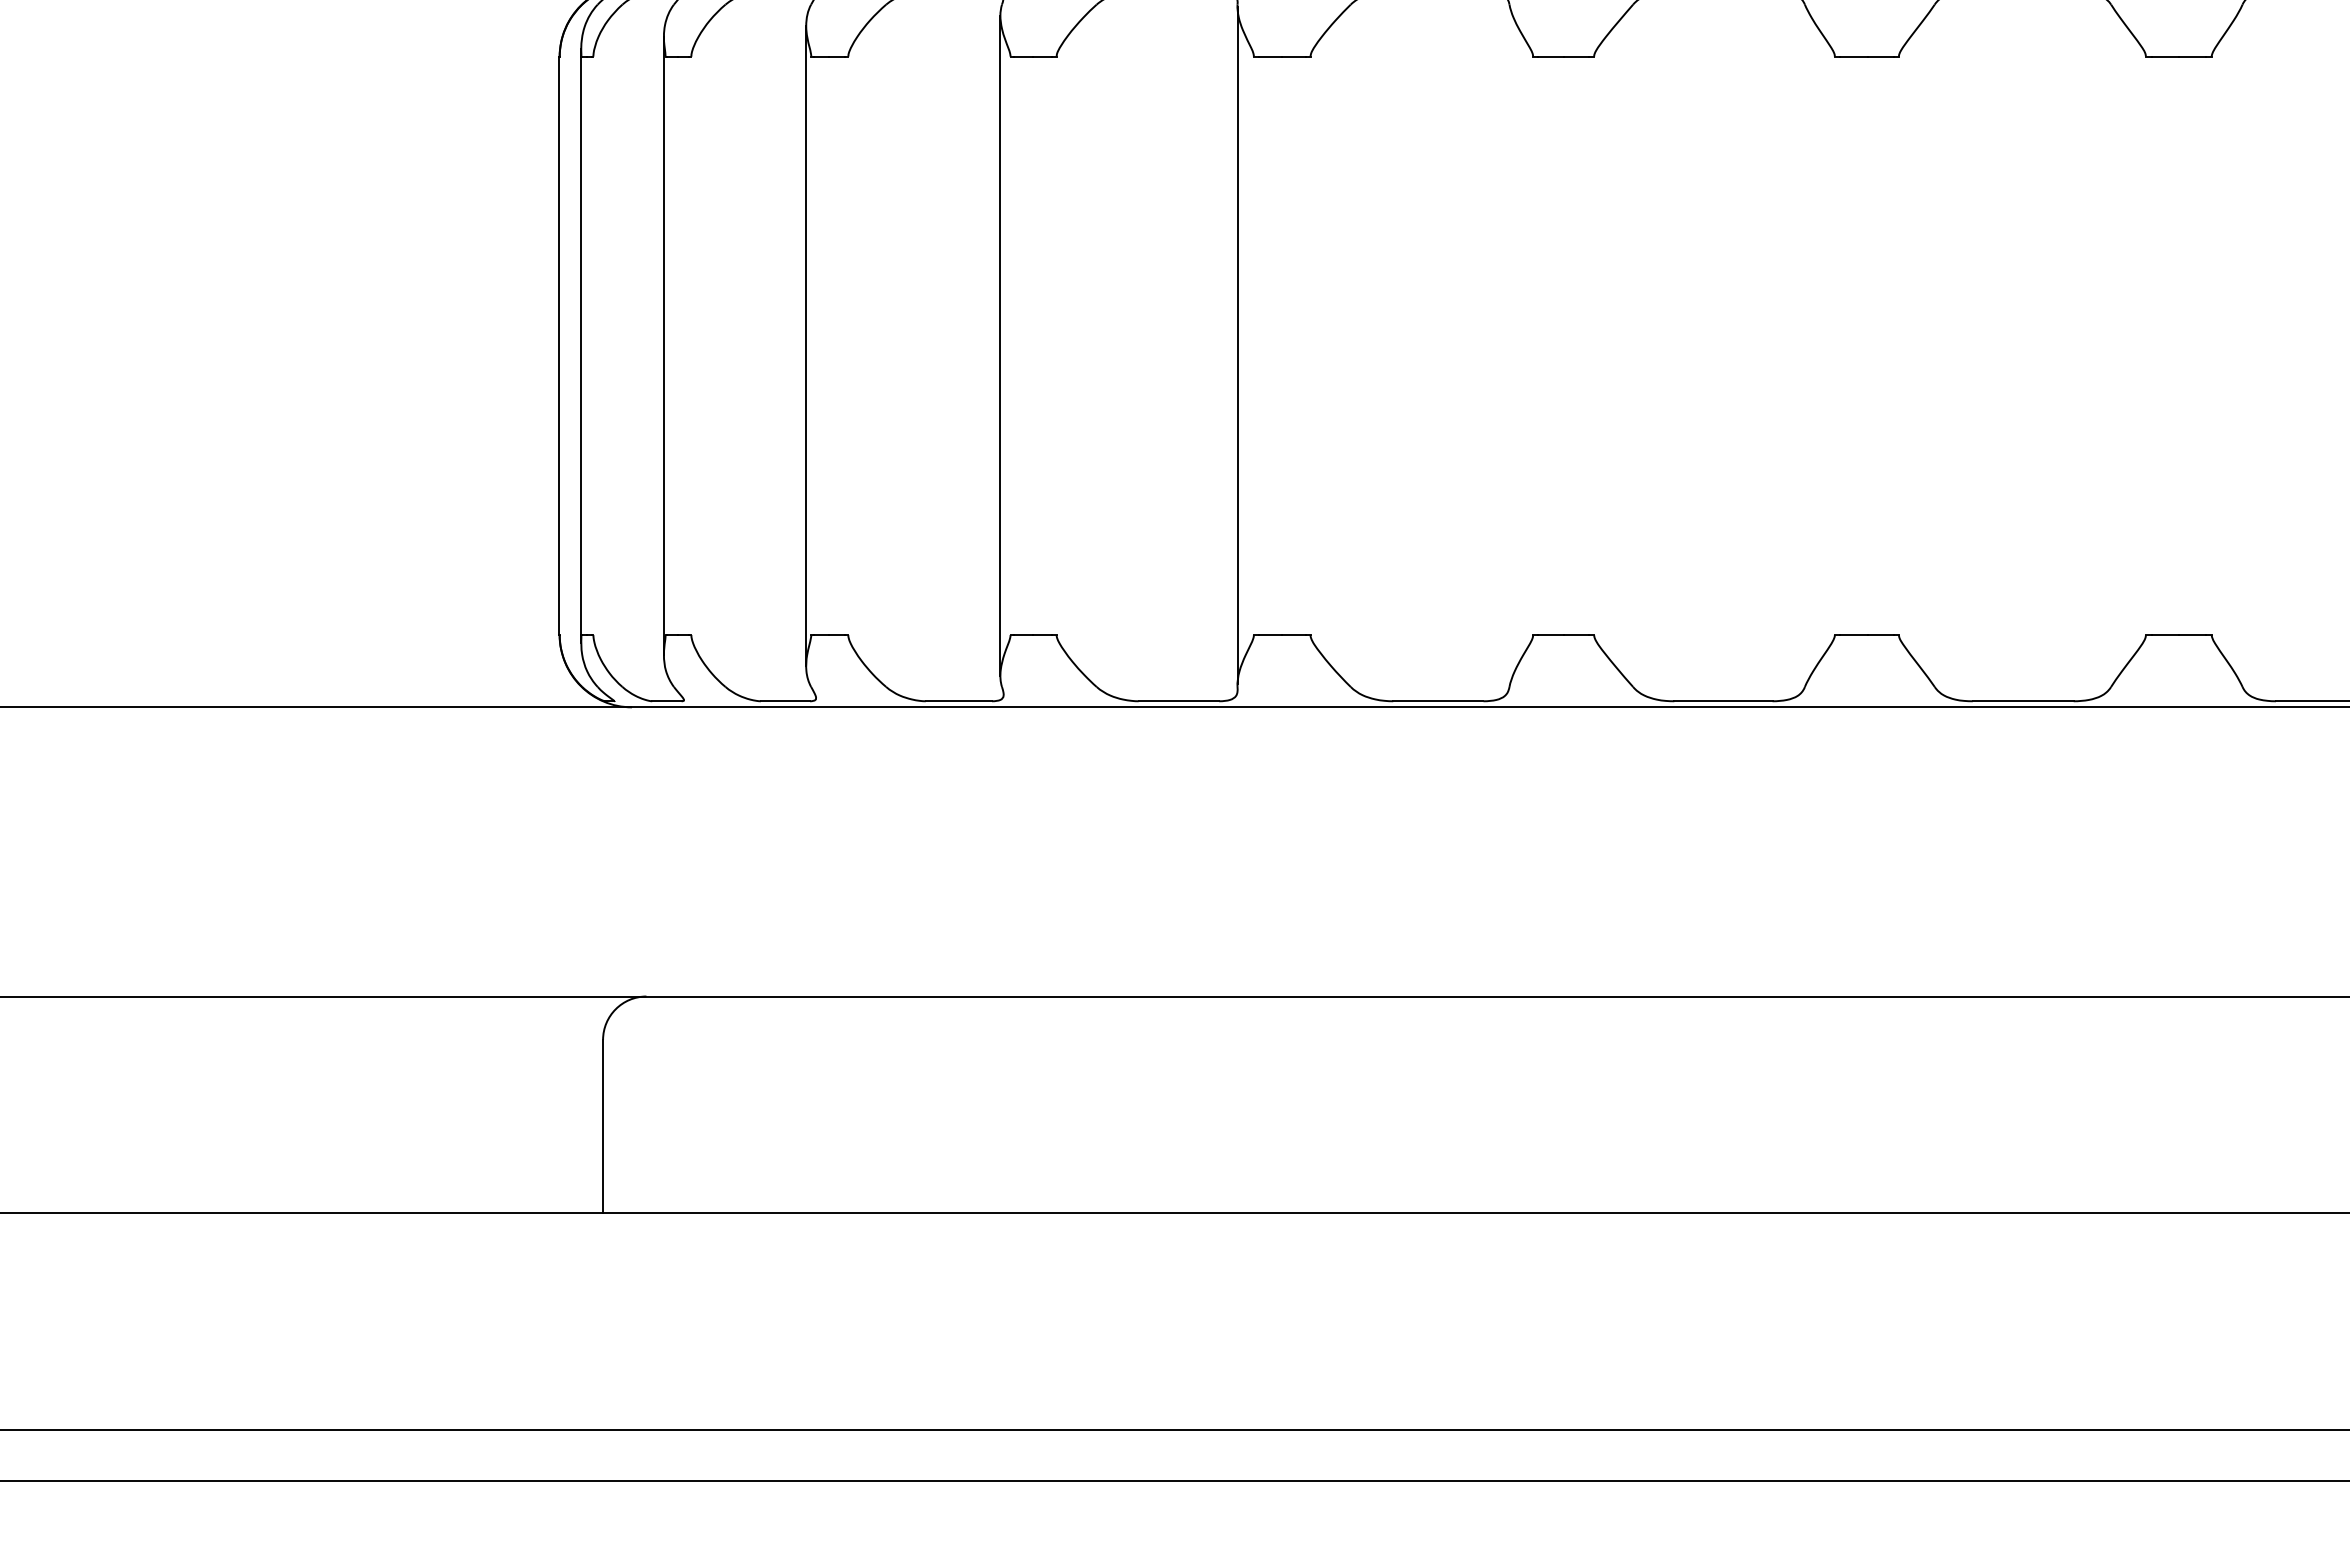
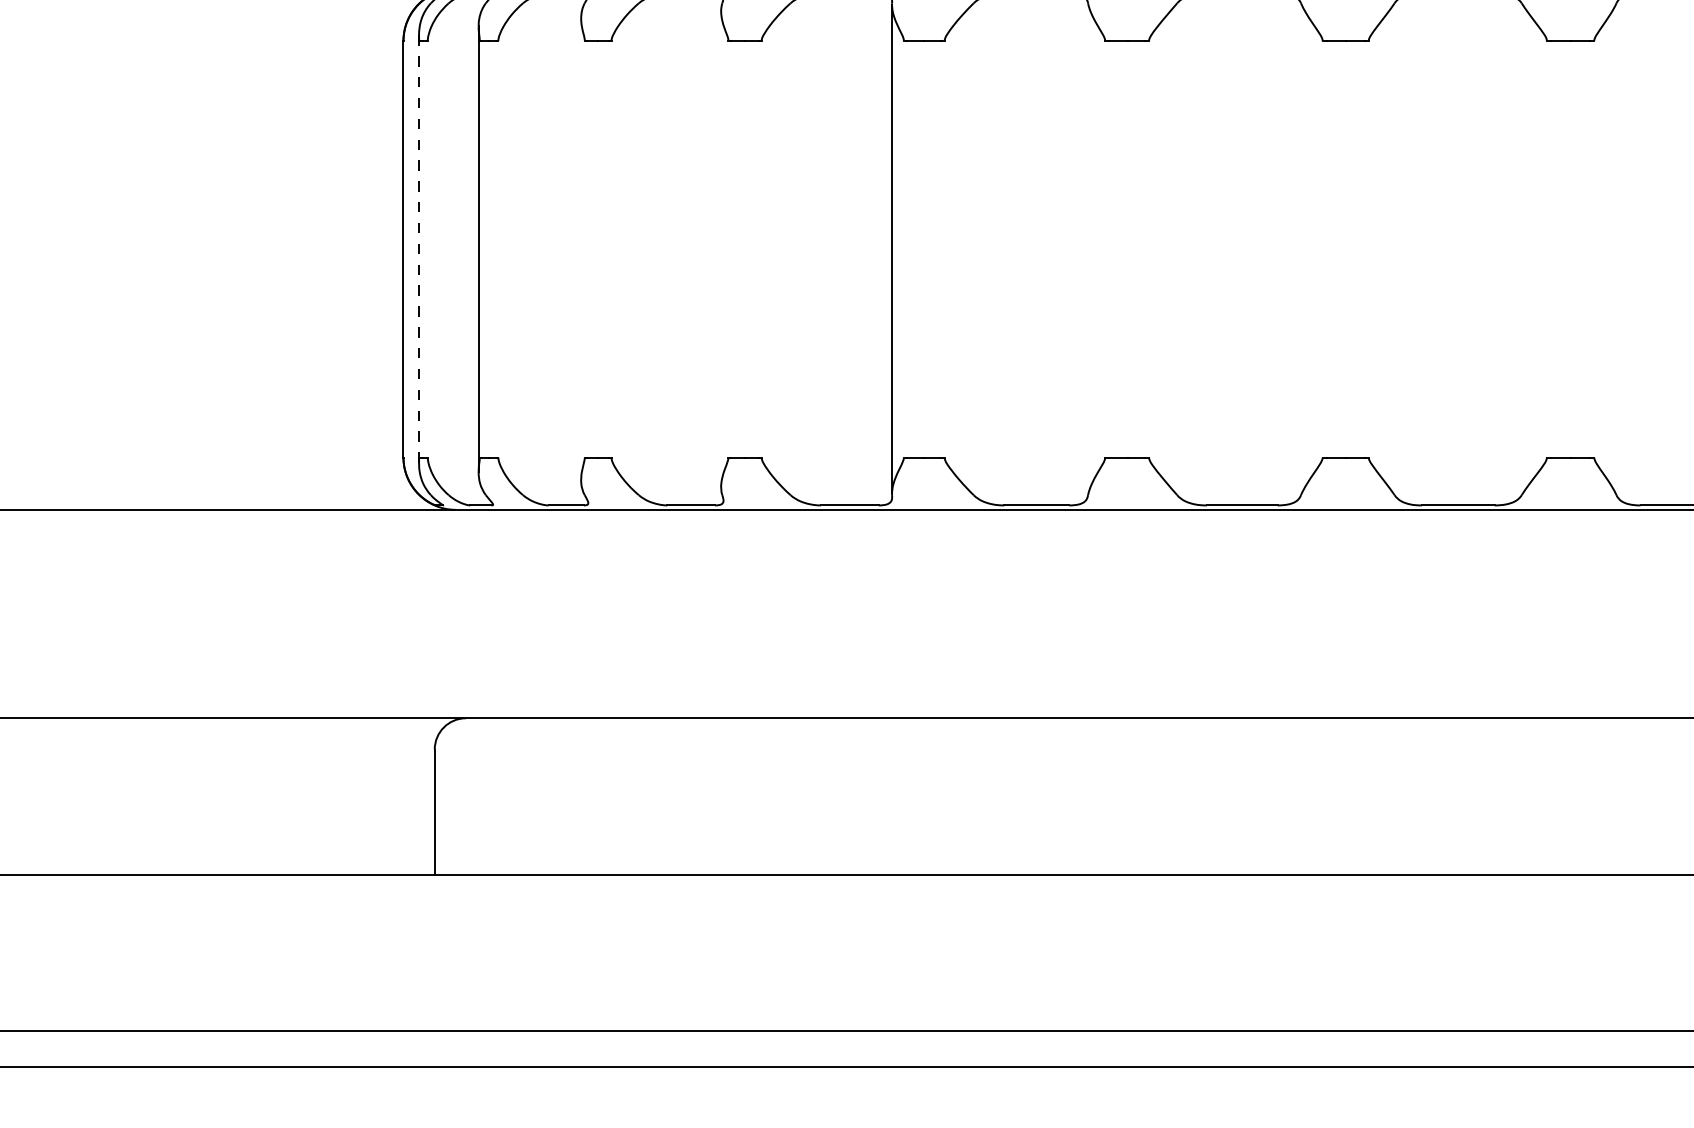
line: (581, 345) -> (419, 249), solid -> dashed
line: (806, 345) -> (581, 249), removed
line: (1000, 345) -> (721, 249), removed

